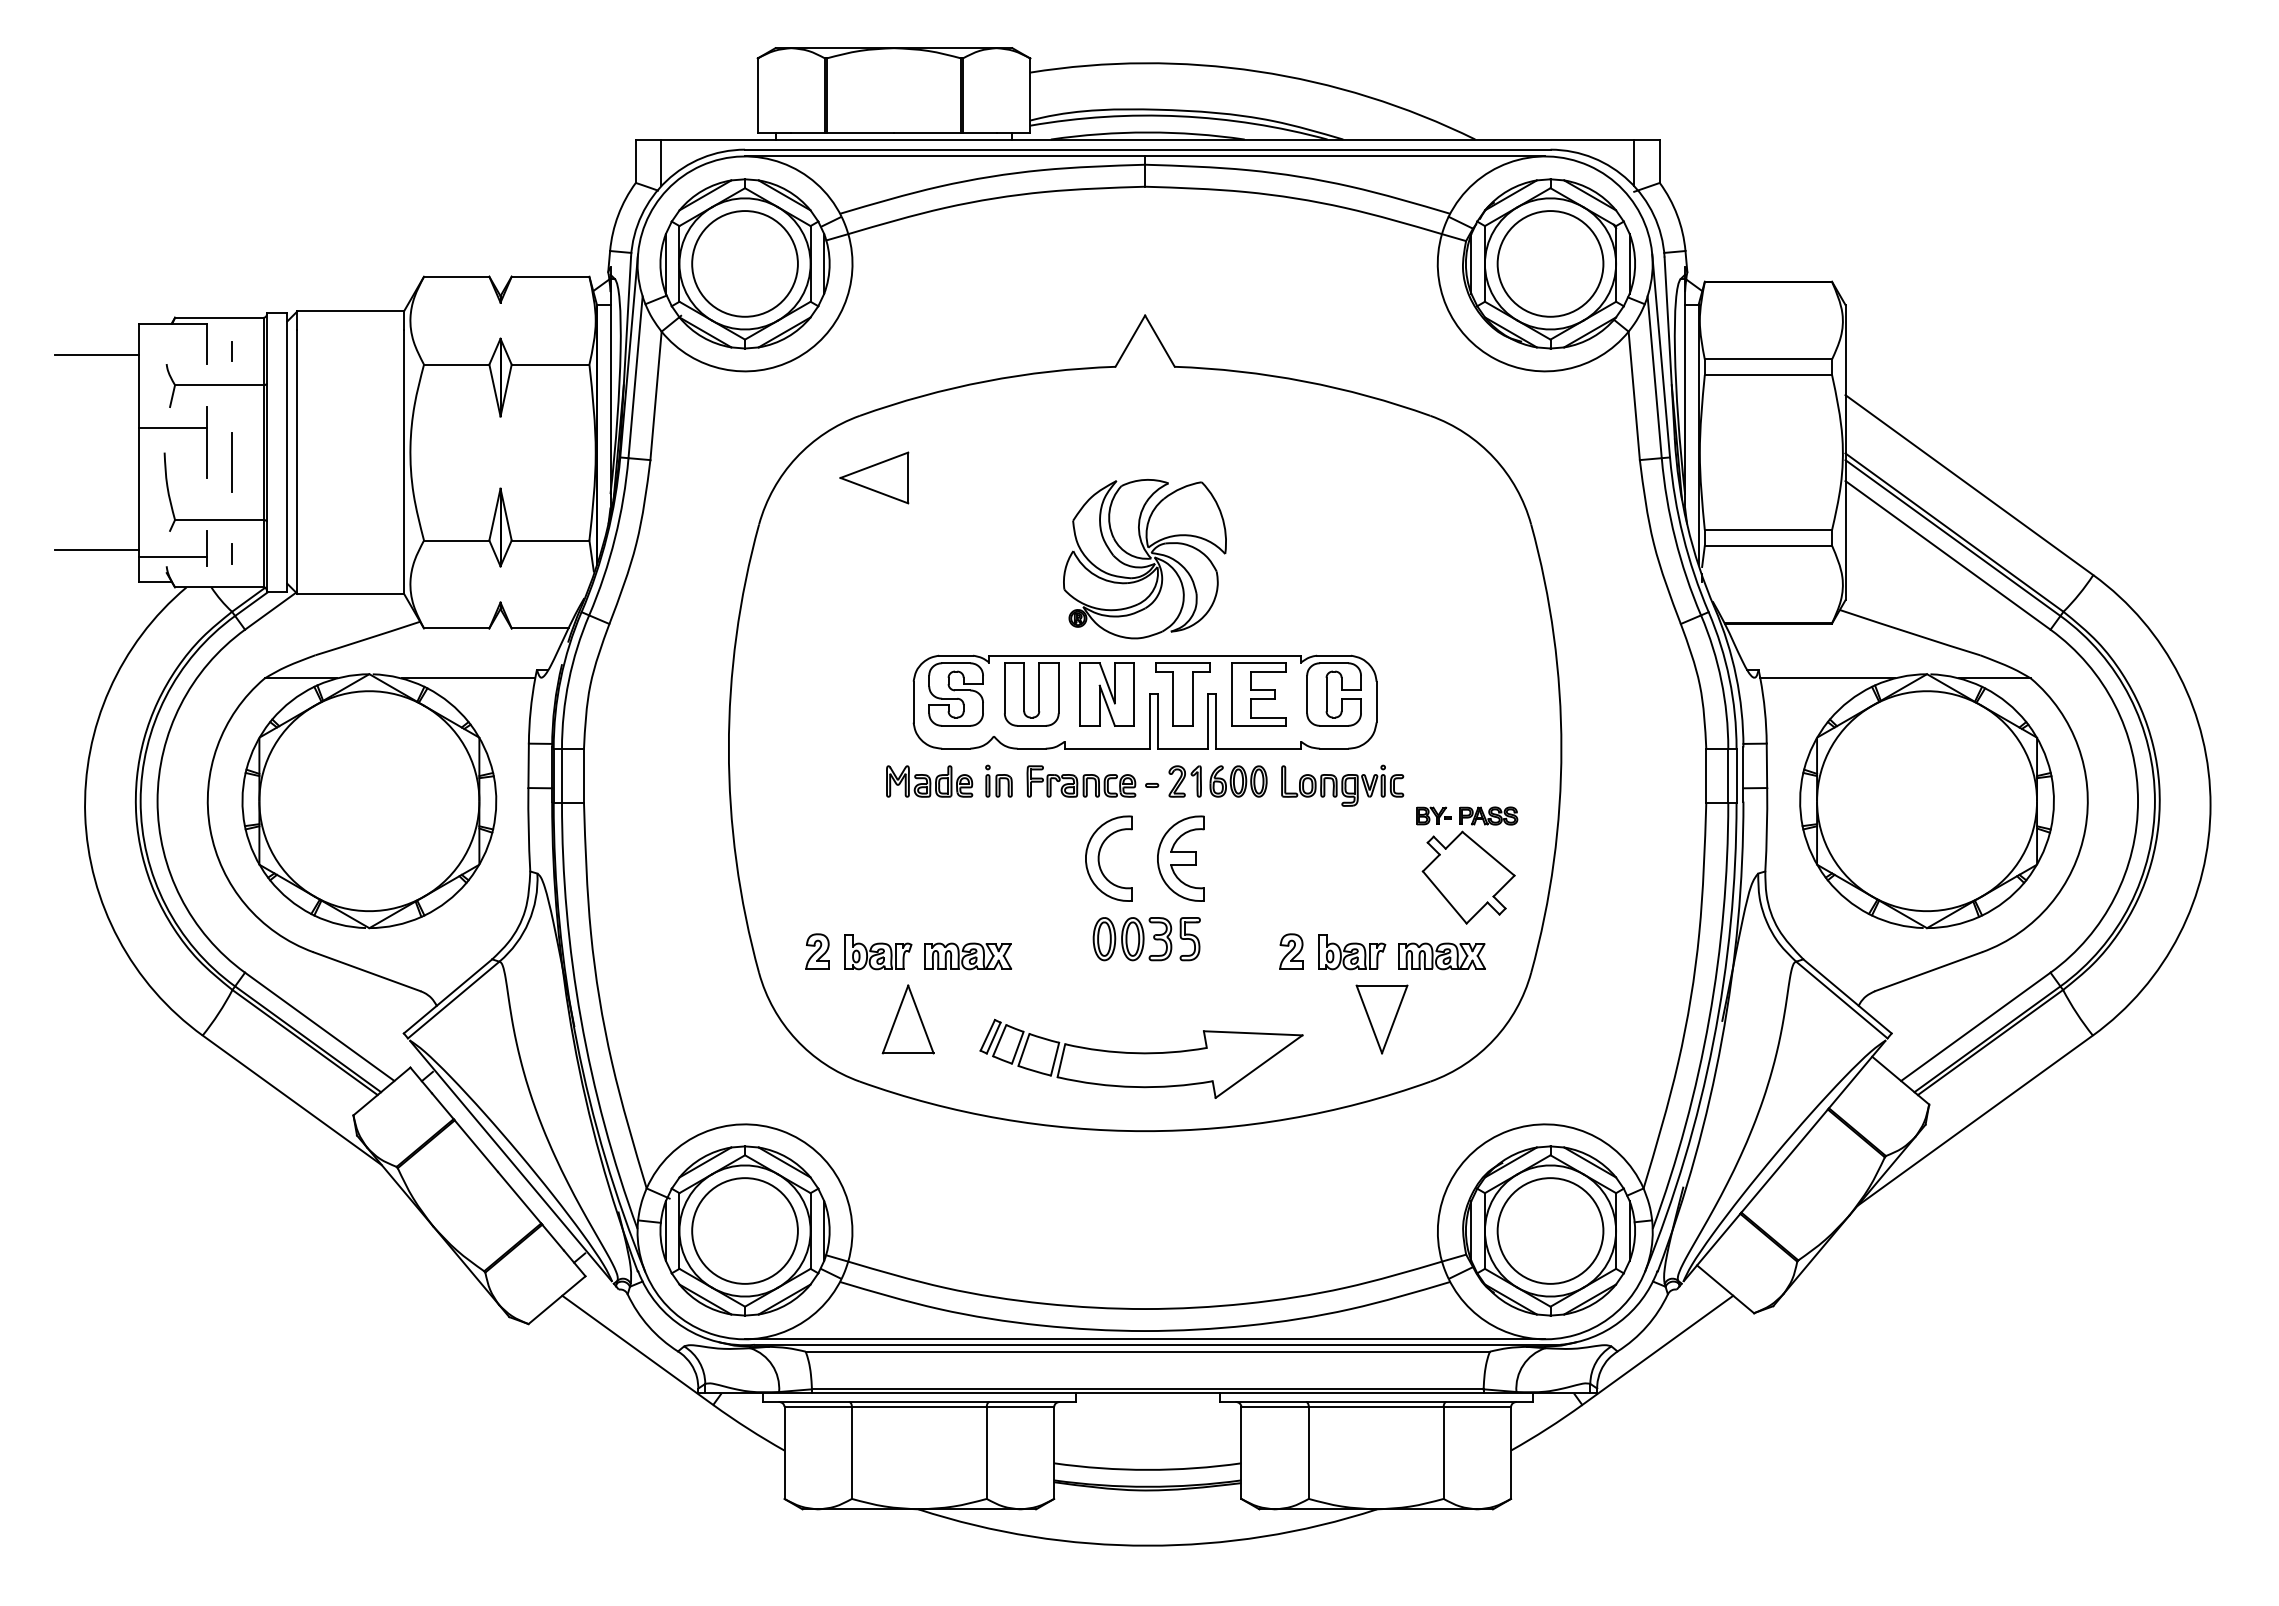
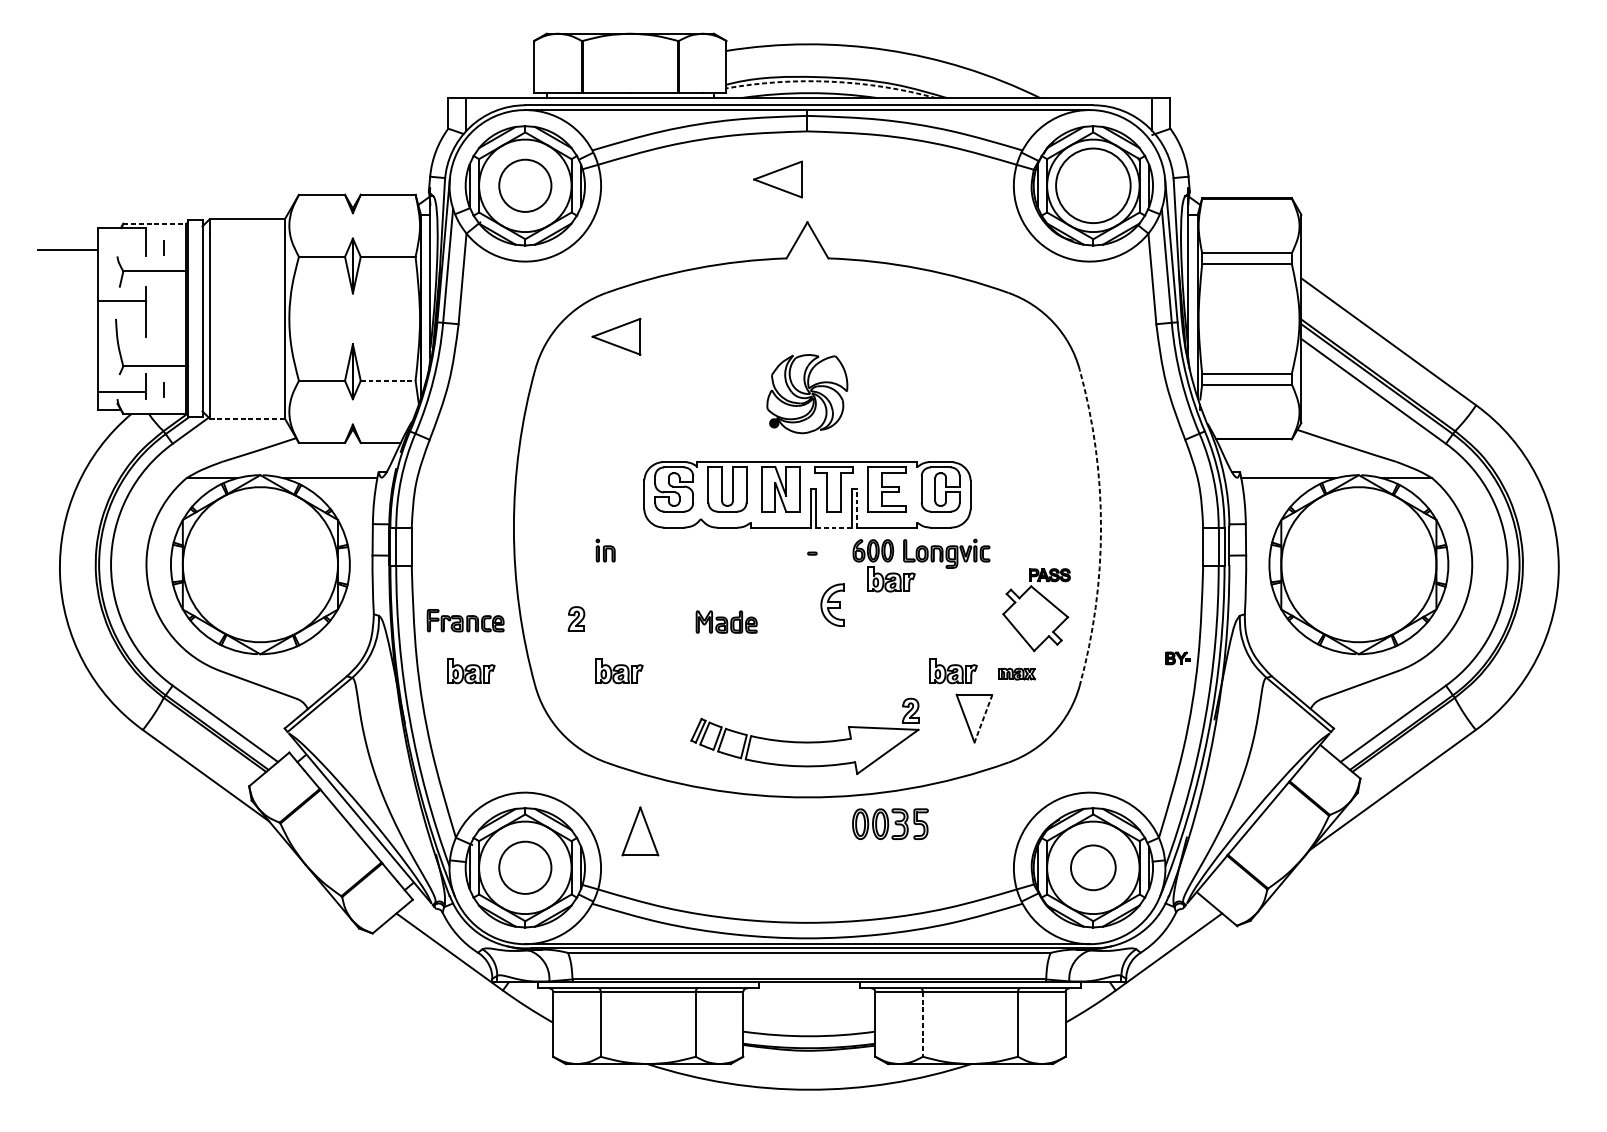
arc: (1179, 116) -> (831, 81), solid -> dashed
part: (1103, 254) -> (778, 179), added
circle: (744, 263) -> (524, 185), size x0.7
line: (219, 317) -> (154, 223), solid -> dashed
line: (232, 462) -> (163, 325), removed
line: (550, 540) -> (388, 380), solid -> dashed
line: (96, 549) -> (67, 387), removed
part: (1144, 559) -> (807, 394), size x0.7
line: (351, 593) -> (247, 418), solid -> dashed
line: (1215, 721) -> (857, 508), solid -> dashed
line: (1182, 748) -> (833, 527), solid -> dashed
arc: (1561, 748) -> (1101, 527), solid -> dashed
part: (998, 780) -> (605, 550), moved
part: (929, 781) -> (726, 622), moved
part: (1081, 781) -> (465, 620), moved
part: (1184, 781) -> (835, 550), removed
part: (1433, 815) -> (1177, 658), moved
part: (1264, 822) -> (891, 579), added
part: (1099, 858) -> (775, 605), removed
part: (1180, 858) -> (832, 605), size x0.7
part: (1146, 939) -> (890, 824), moved
part: (817, 951) -> (576, 619), moved
part: (1291, 951) -> (910, 710), moved
part: (668, 952) -> (471, 671), added
part: (968, 956) -> (682, 674), removed
part: (1441, 956) -> (1016, 674), size x0.6
part: (907, 1019) -> (639, 831), moved
line: (1394, 1019) -> (983, 718), solid -> dashed
circle: (744, 1230) -> (524, 867), size x0.7
circle: (1550, 1230) -> (1093, 867), size x0.6
line: (1308, 1452) -> (922, 1024), solid -> dashed

